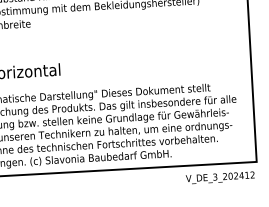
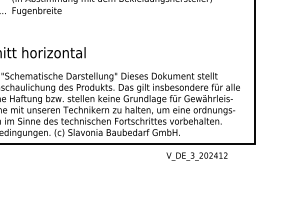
text: (219, 177) -> (196, 156), moved

